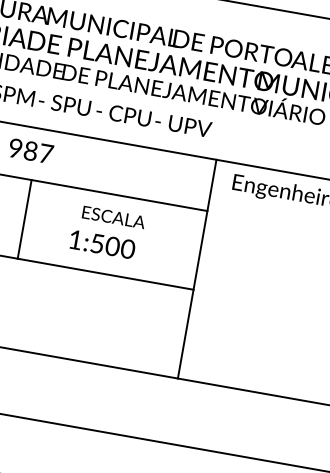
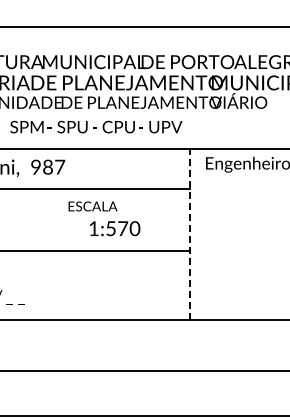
text: (113, 217) -> (92, 206), moved
line: (24, 218) -> (52, 219), removed
text: (112, 246) -> (122, 228), 1:500 -> 1:570
line: (197, 269) -> (190, 234), solid -> dashed

